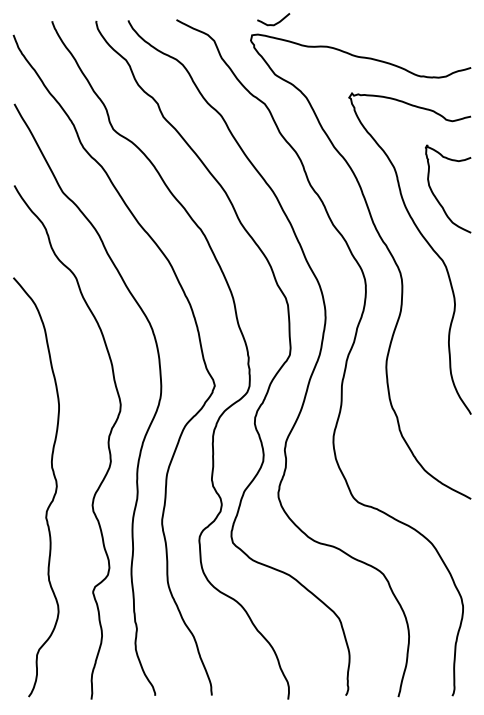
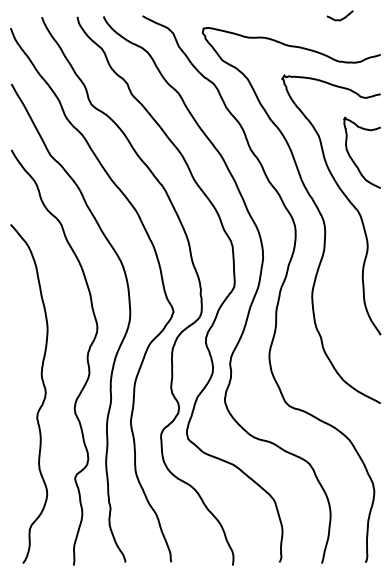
curve: (275, 22) -> (341, 18), moved

